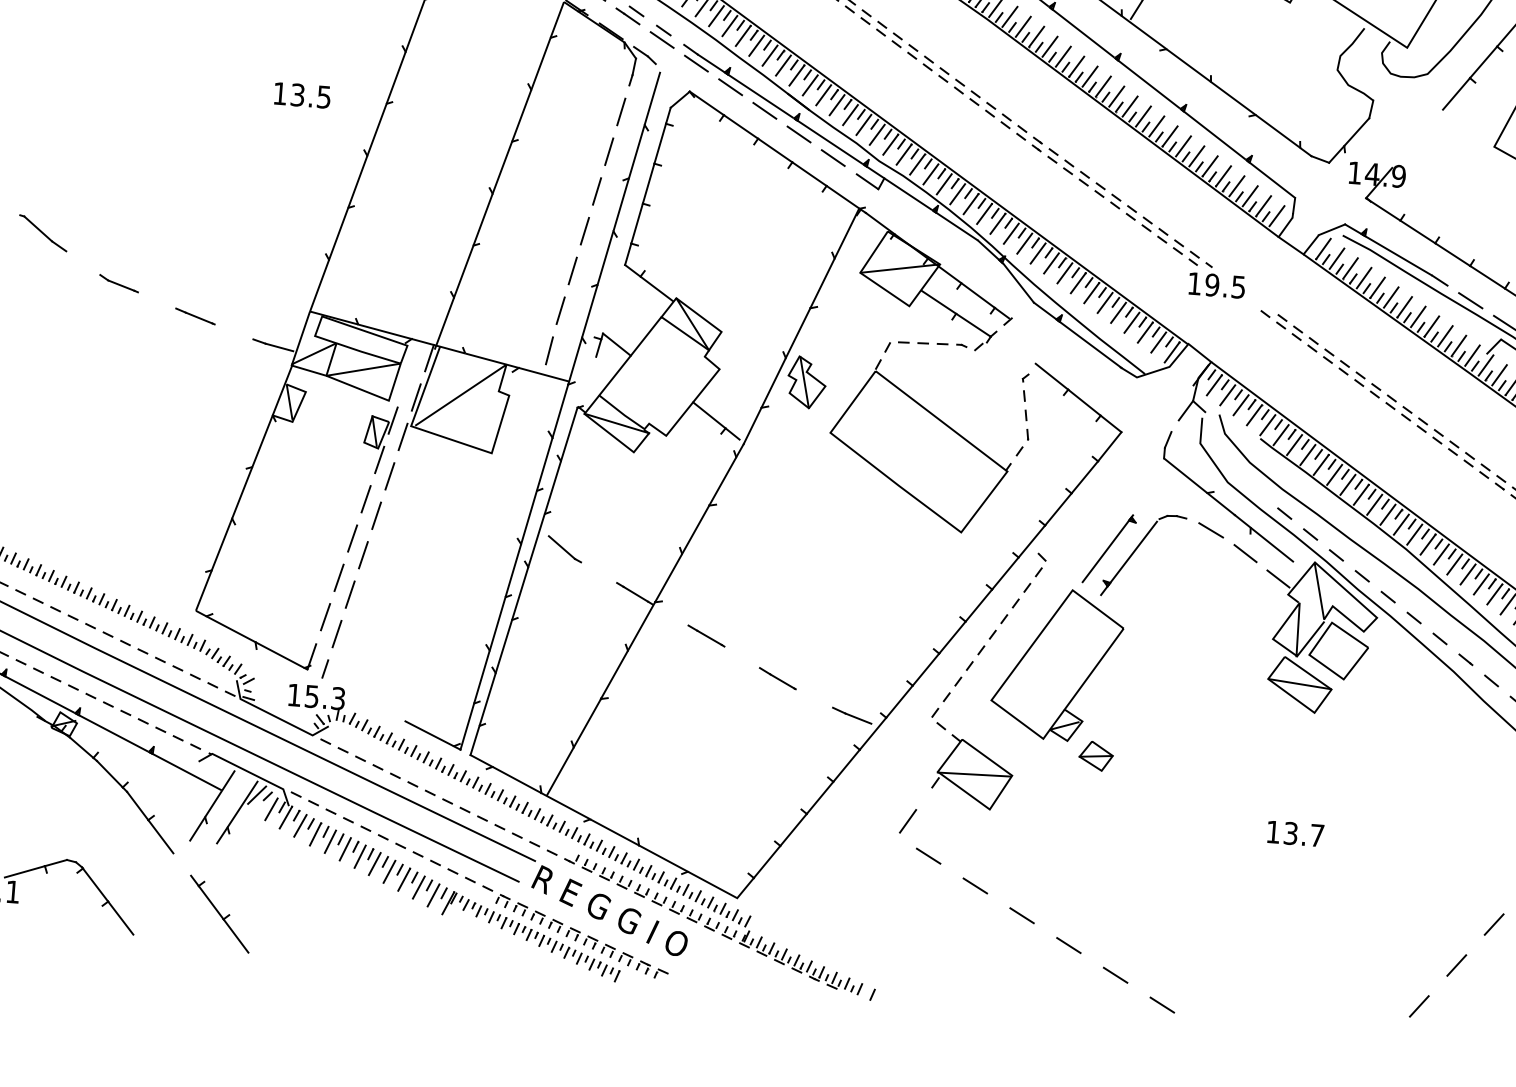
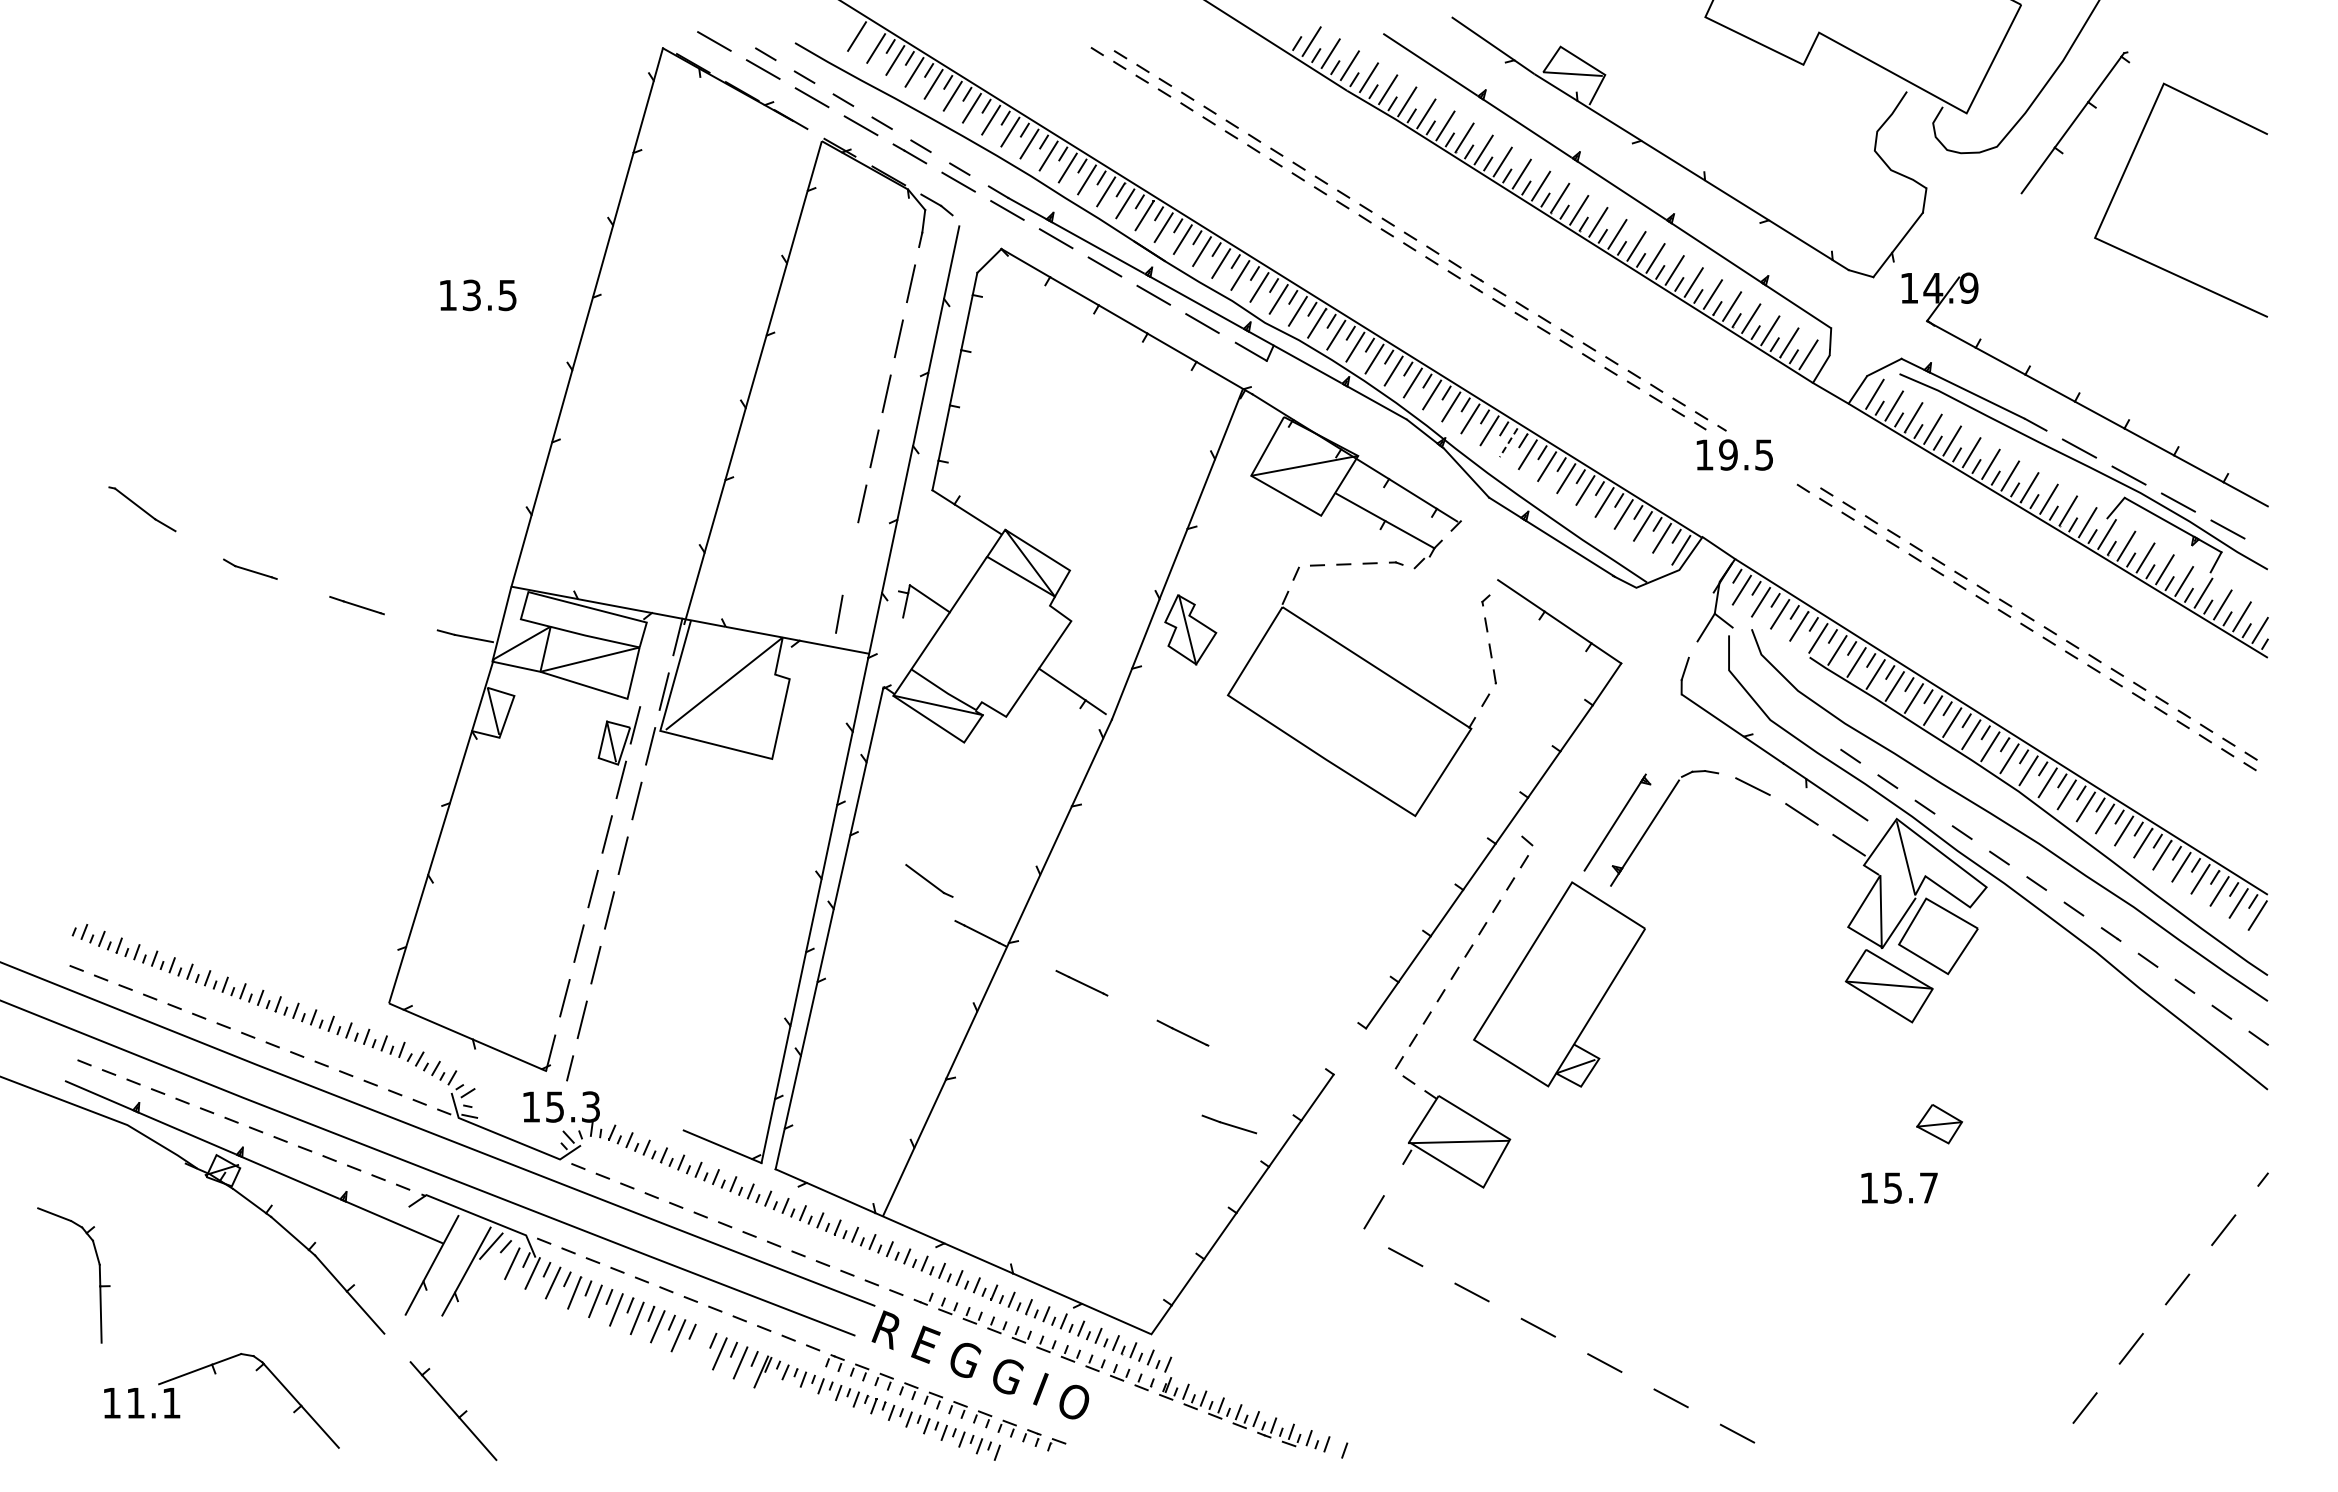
line: (1051, 263) -> (1508, 442), solid -> dashed
line: (560, 310) -> (850, 558), removed
part: (565, 548) -> (929, 880), moved
line: (899, 701) -> (1349, 1051), removed
line: (852, 715) -> (1229, 1124), moved
part: (1096, 756) -> (1939, 1124), moved
text: (1291, 833) -> (1893, 1187), 13.7 -> 15.7
line: (404, 879) -> (699, 1344), removed

